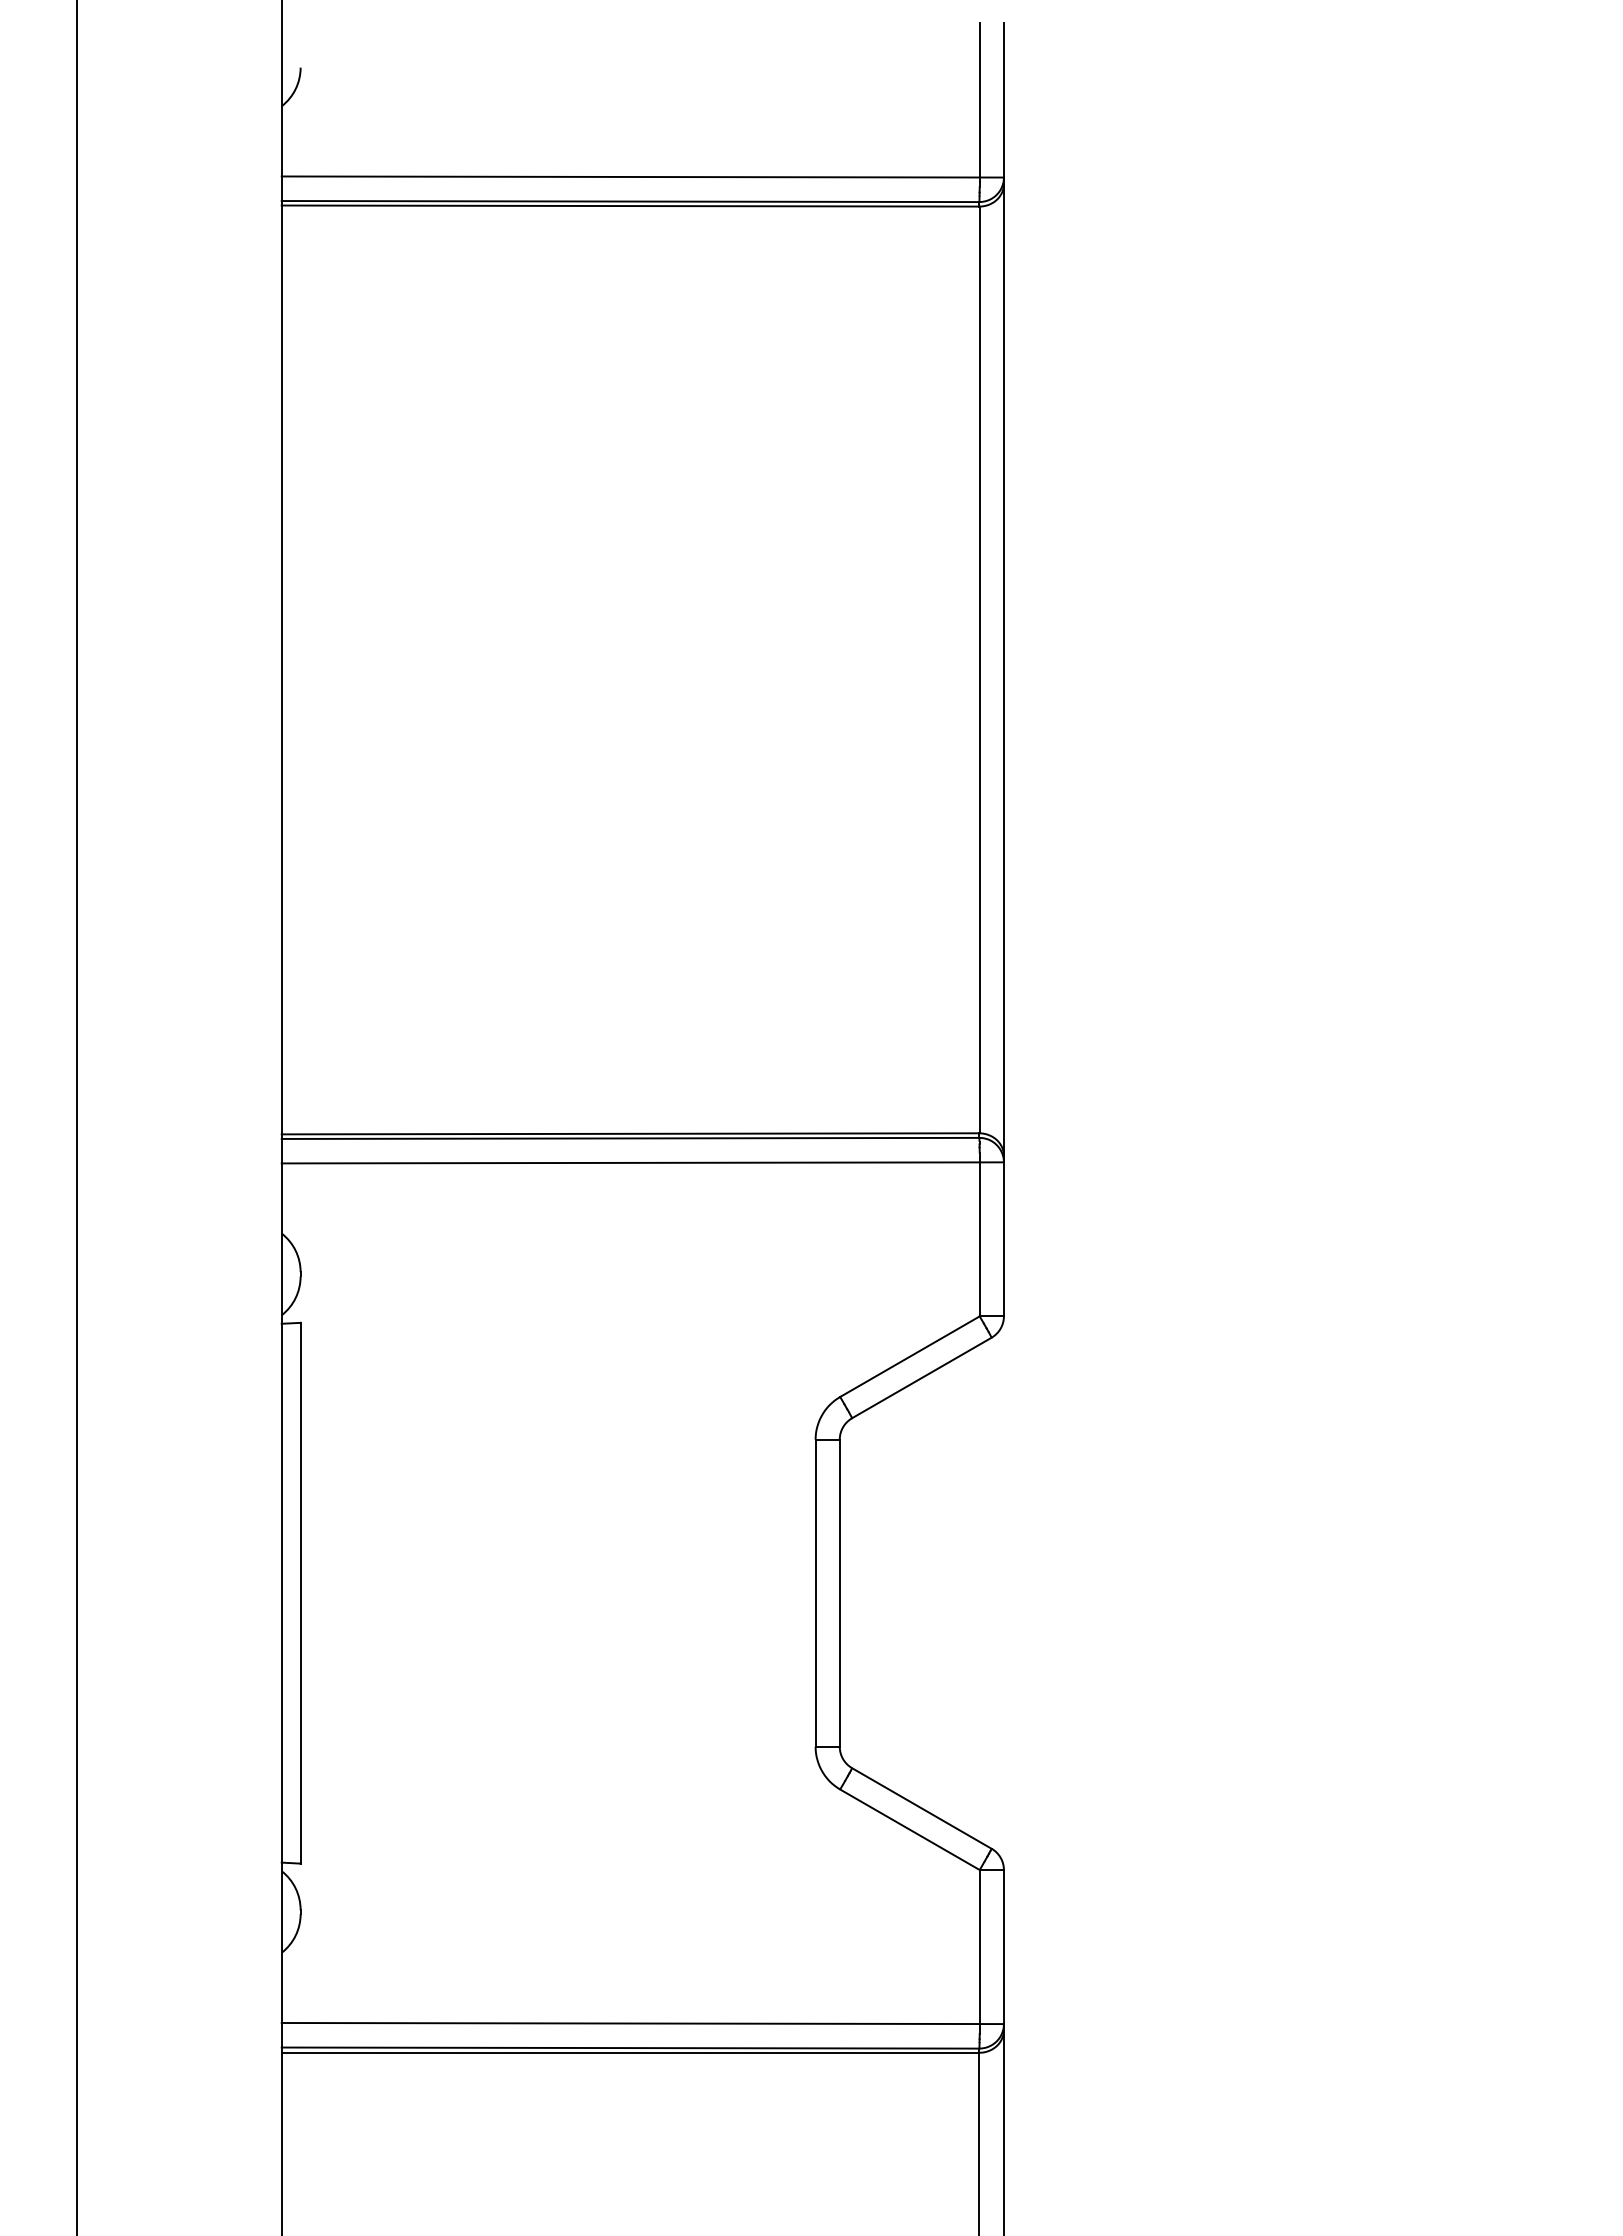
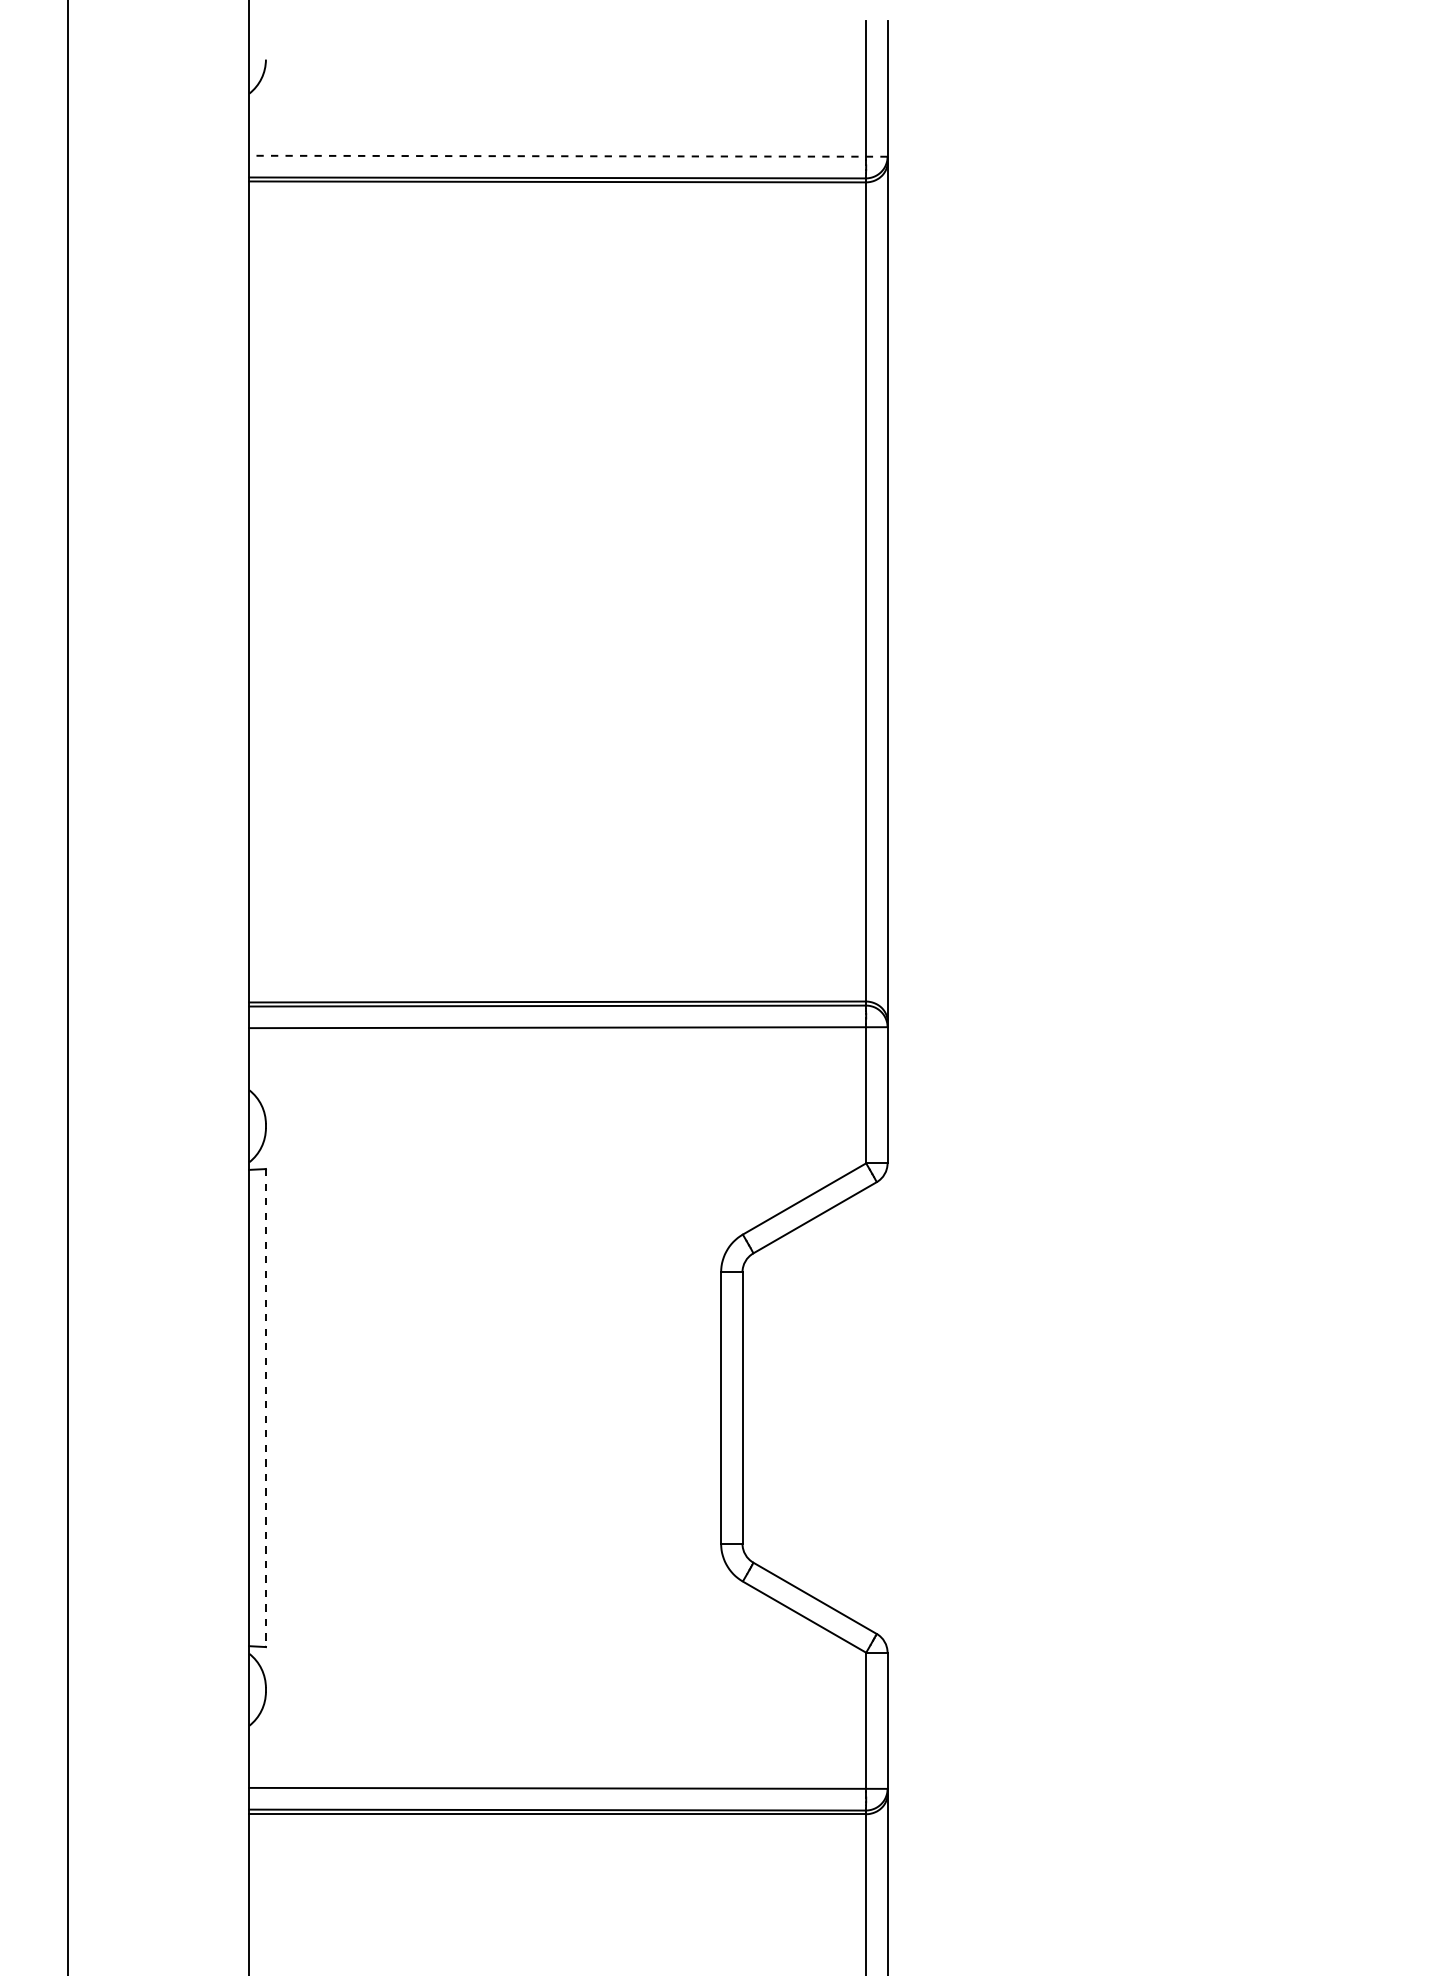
line: (642, 177) -> (568, 156), solid -> dashed
line: (300, 1593) -> (265, 1408), solid -> dashed

